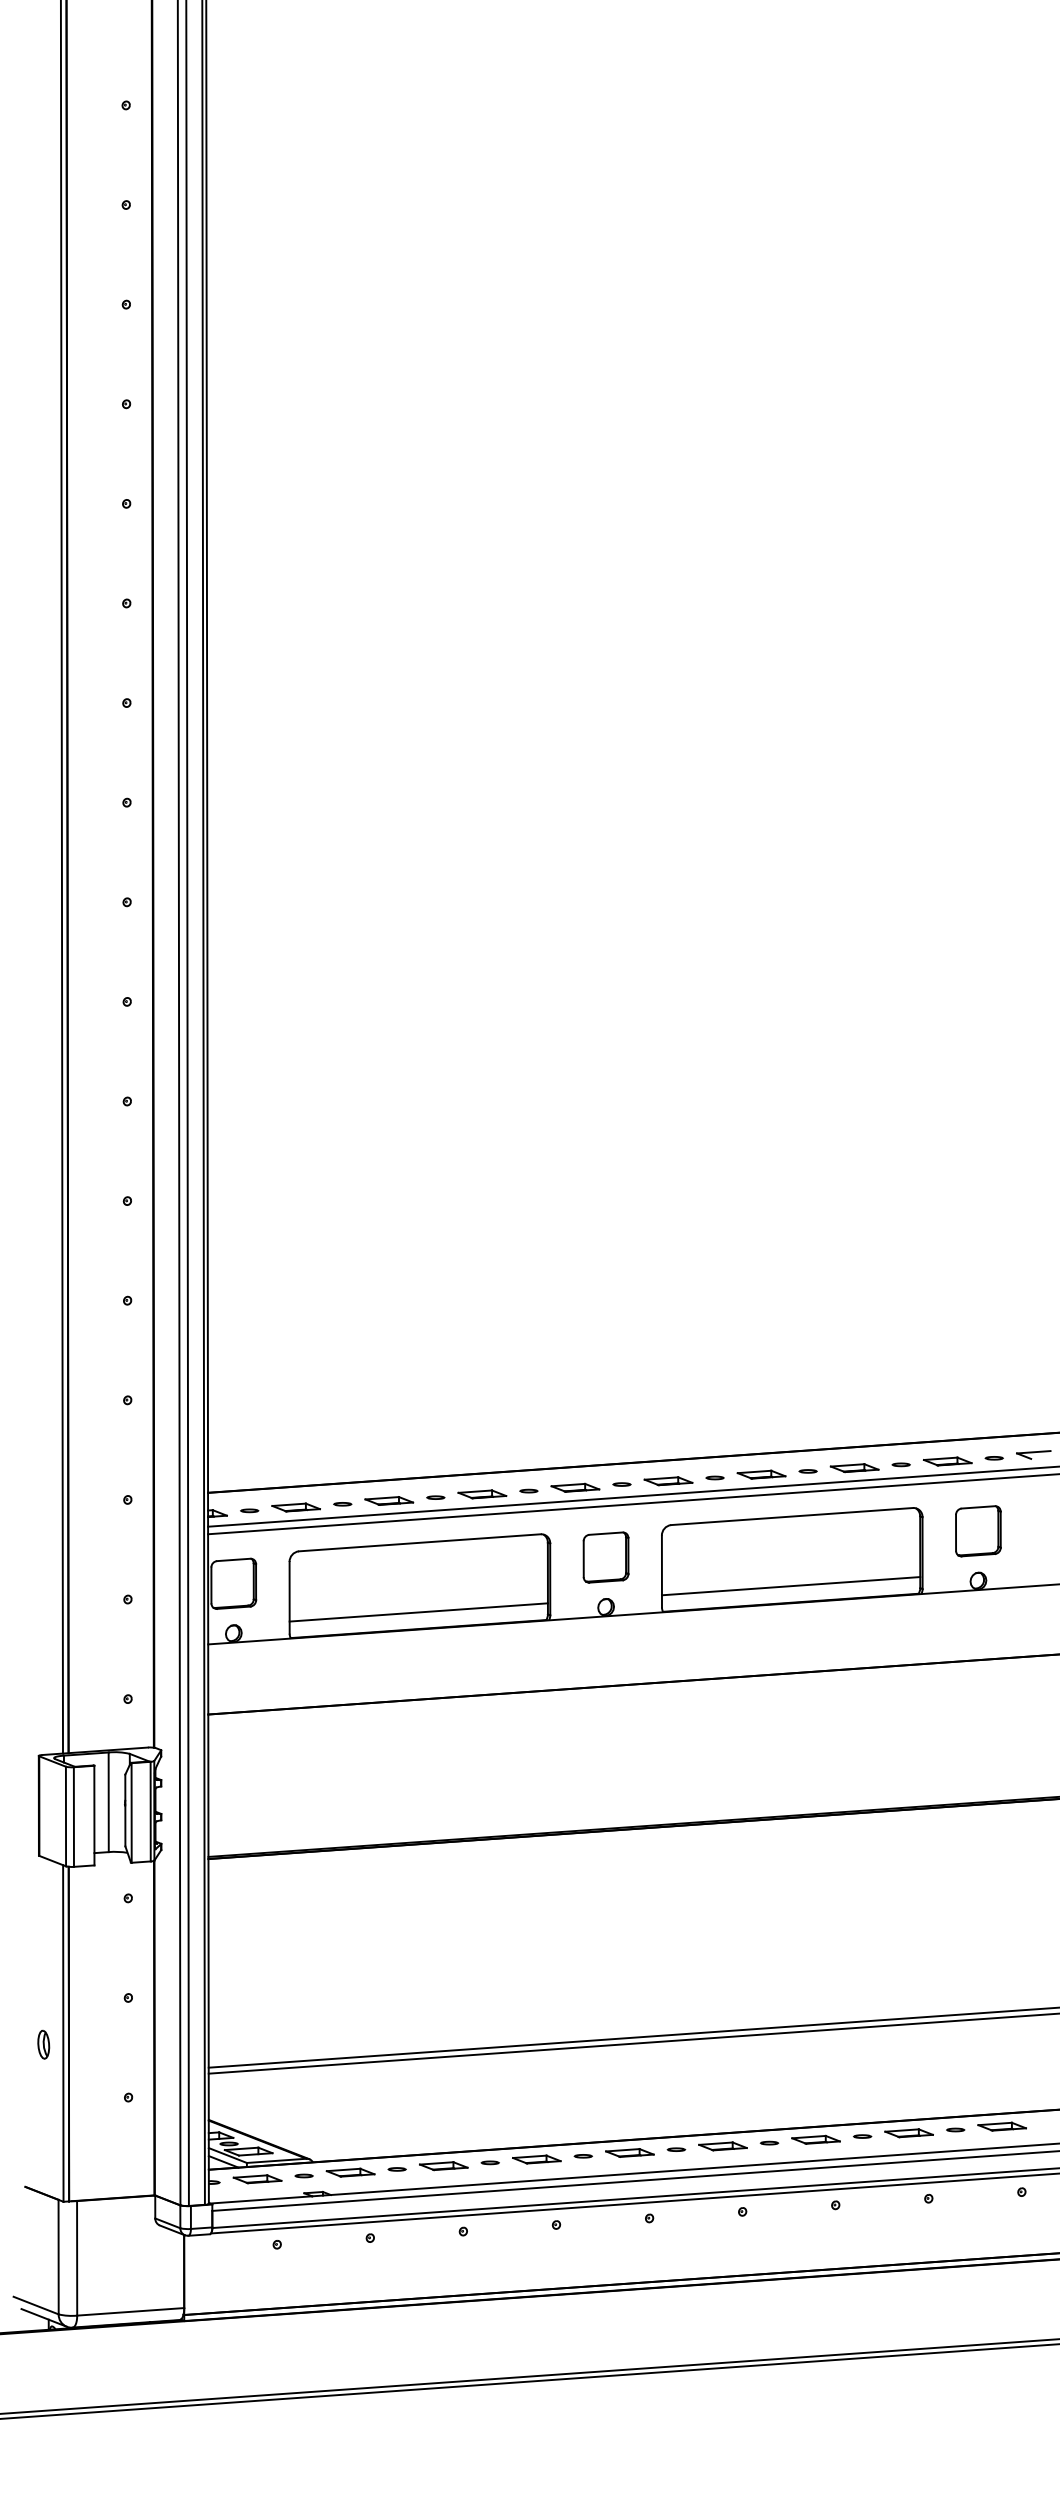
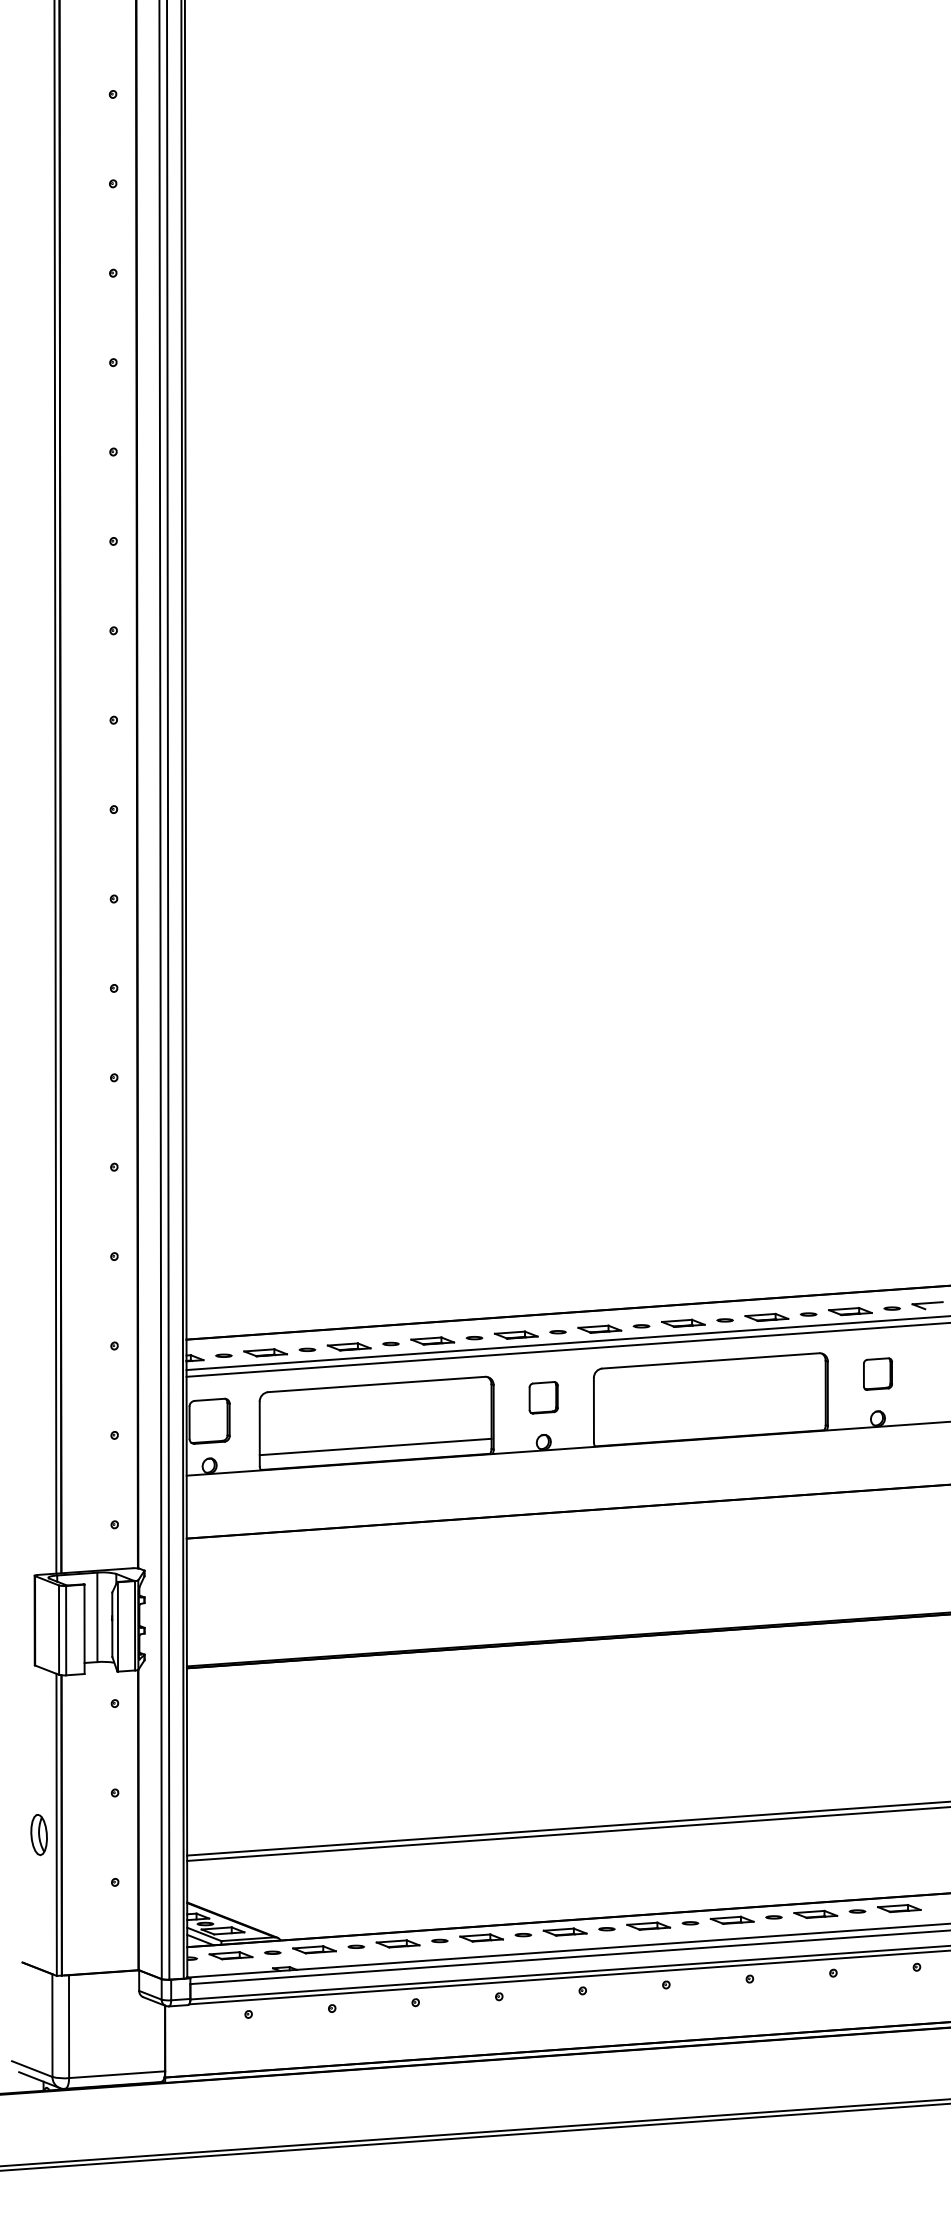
part: (977, 1530) -> (877, 1373), size x0.7
part: (605, 1557) -> (543, 1397), size x0.7
line: (790, 1586) -> (709, 1423), removed
part: (43, 2044) -> (38, 1834), size x1.6

